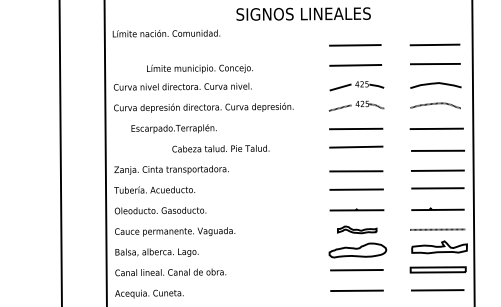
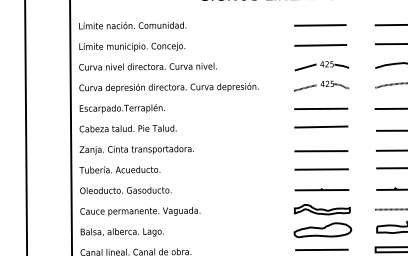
text: (166, 33) -> (132, 25), moved
text: (199, 68) -> (131, 46), moved
text: (173, 128) -> (121, 108), moved
text: (220, 148) -> (127, 128), moved
part: (356, 229) -> (321, 209), size x1.43

